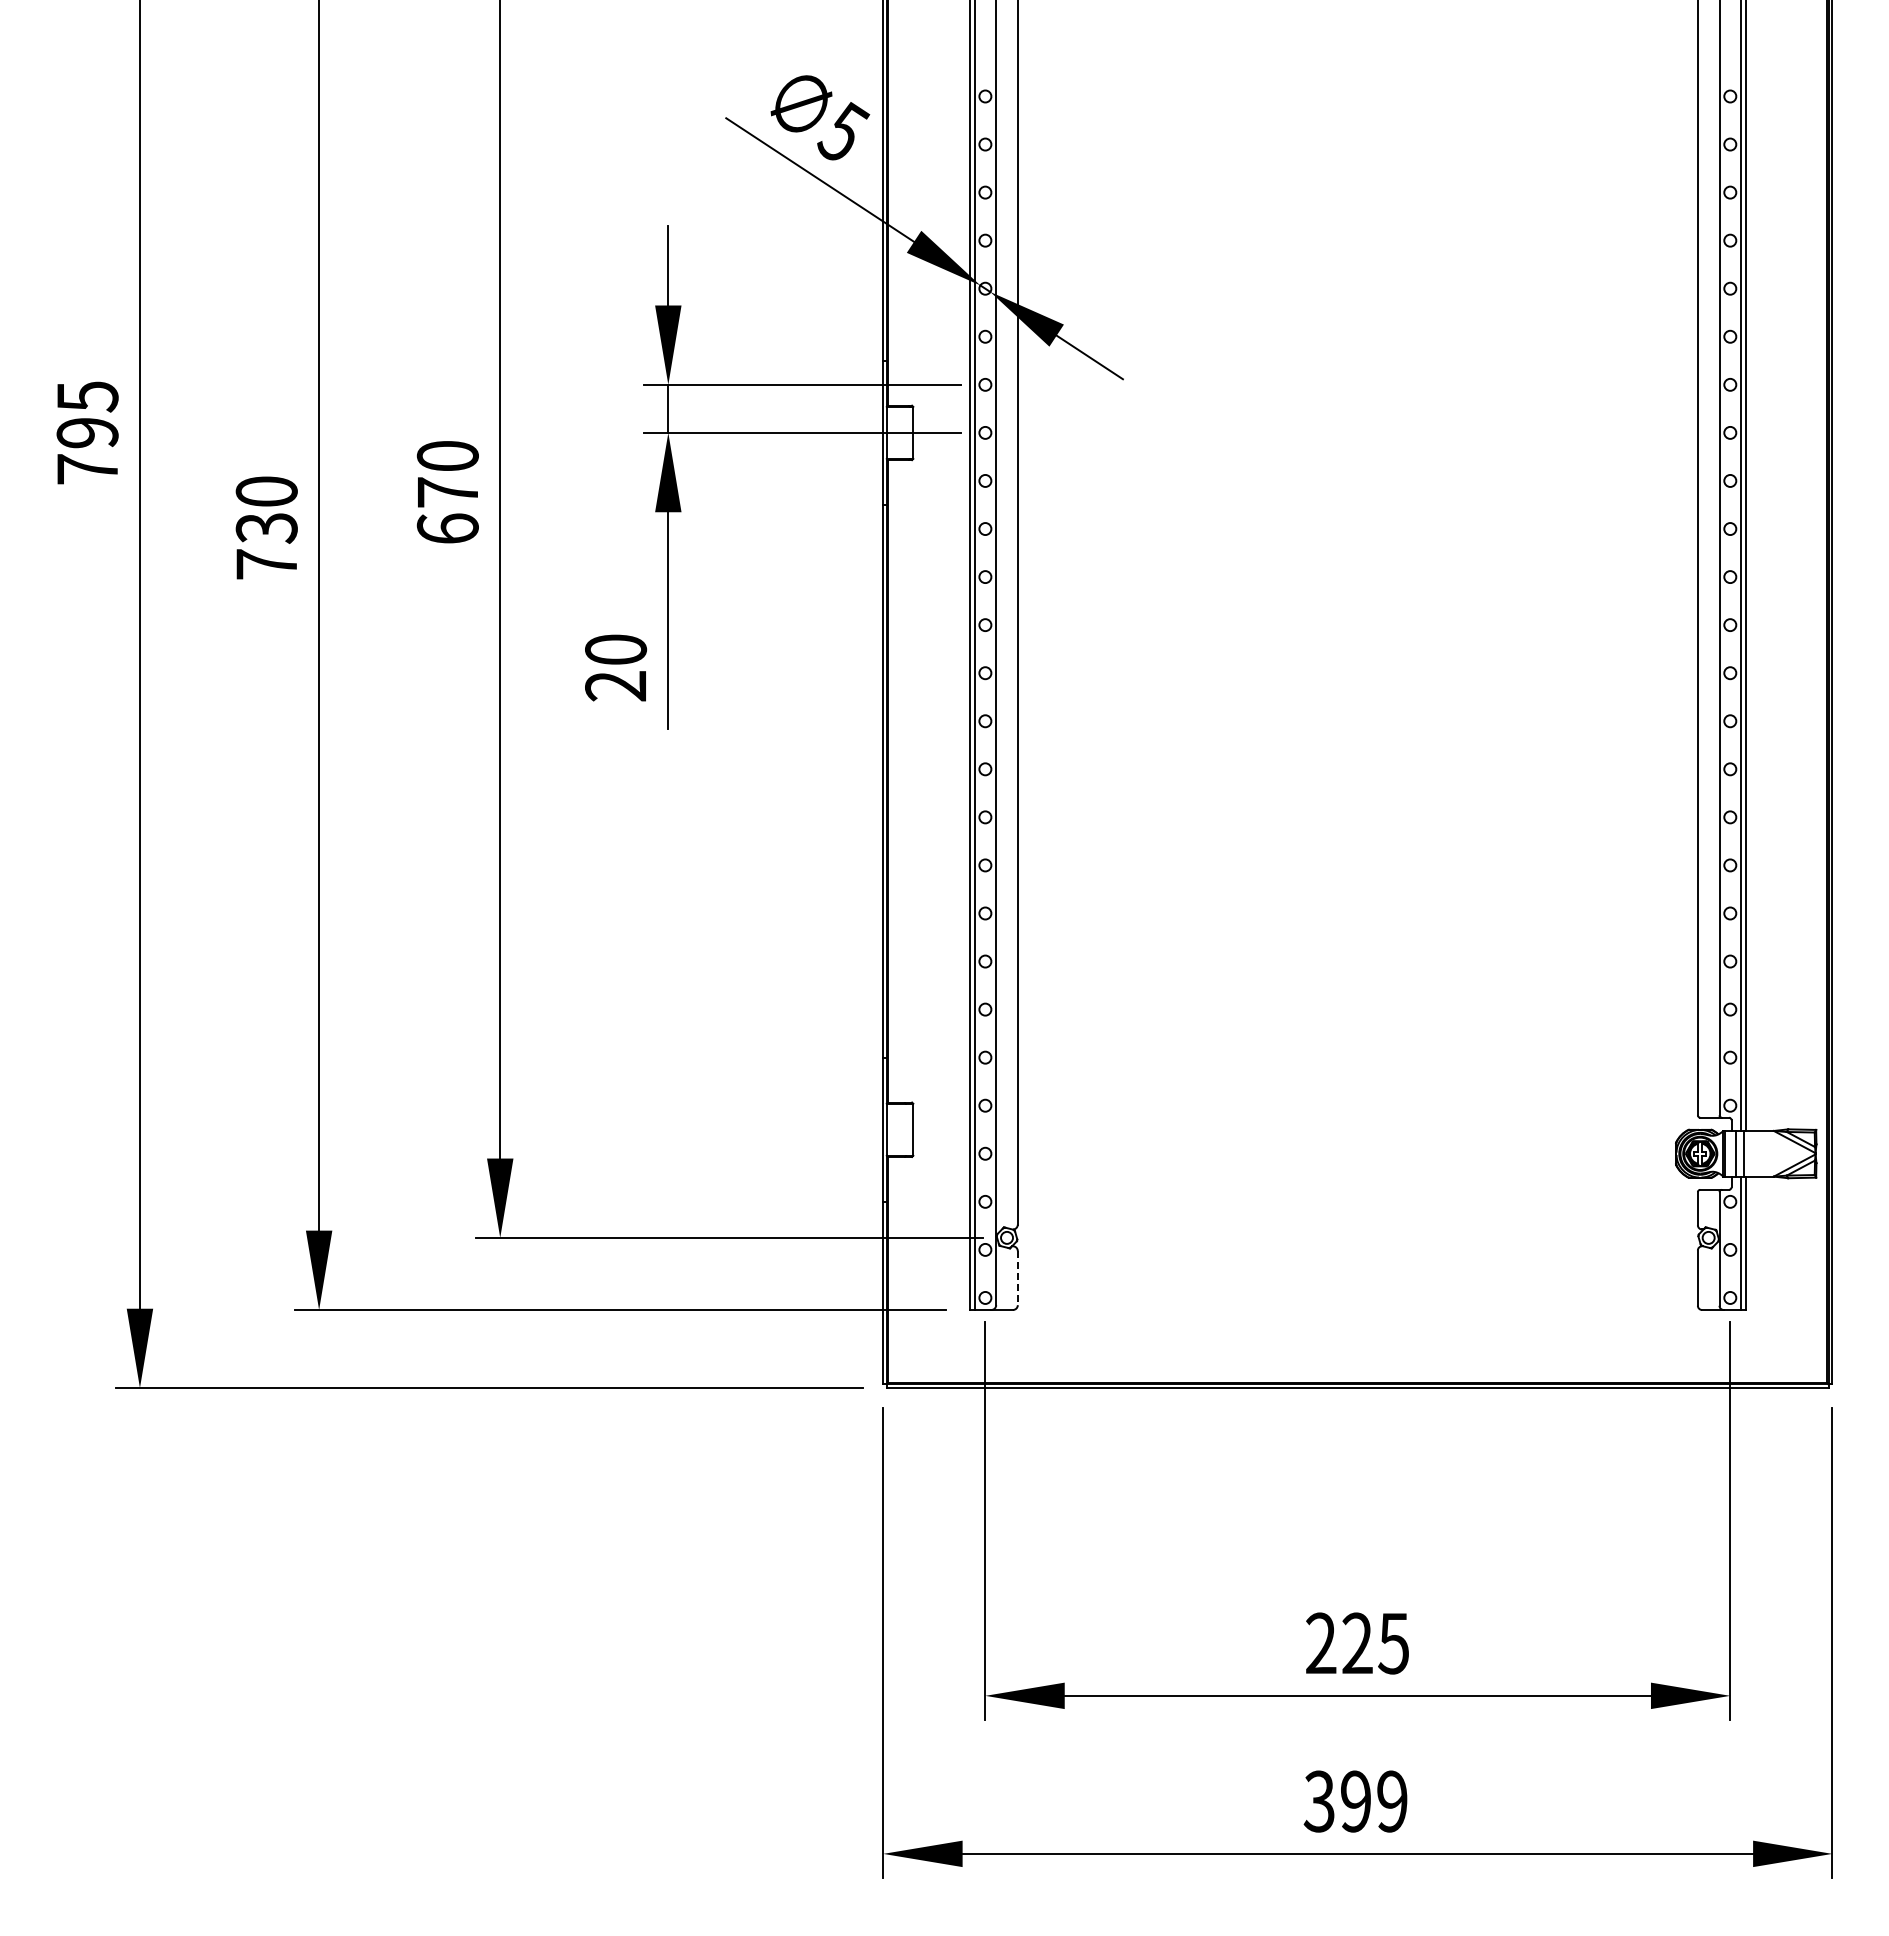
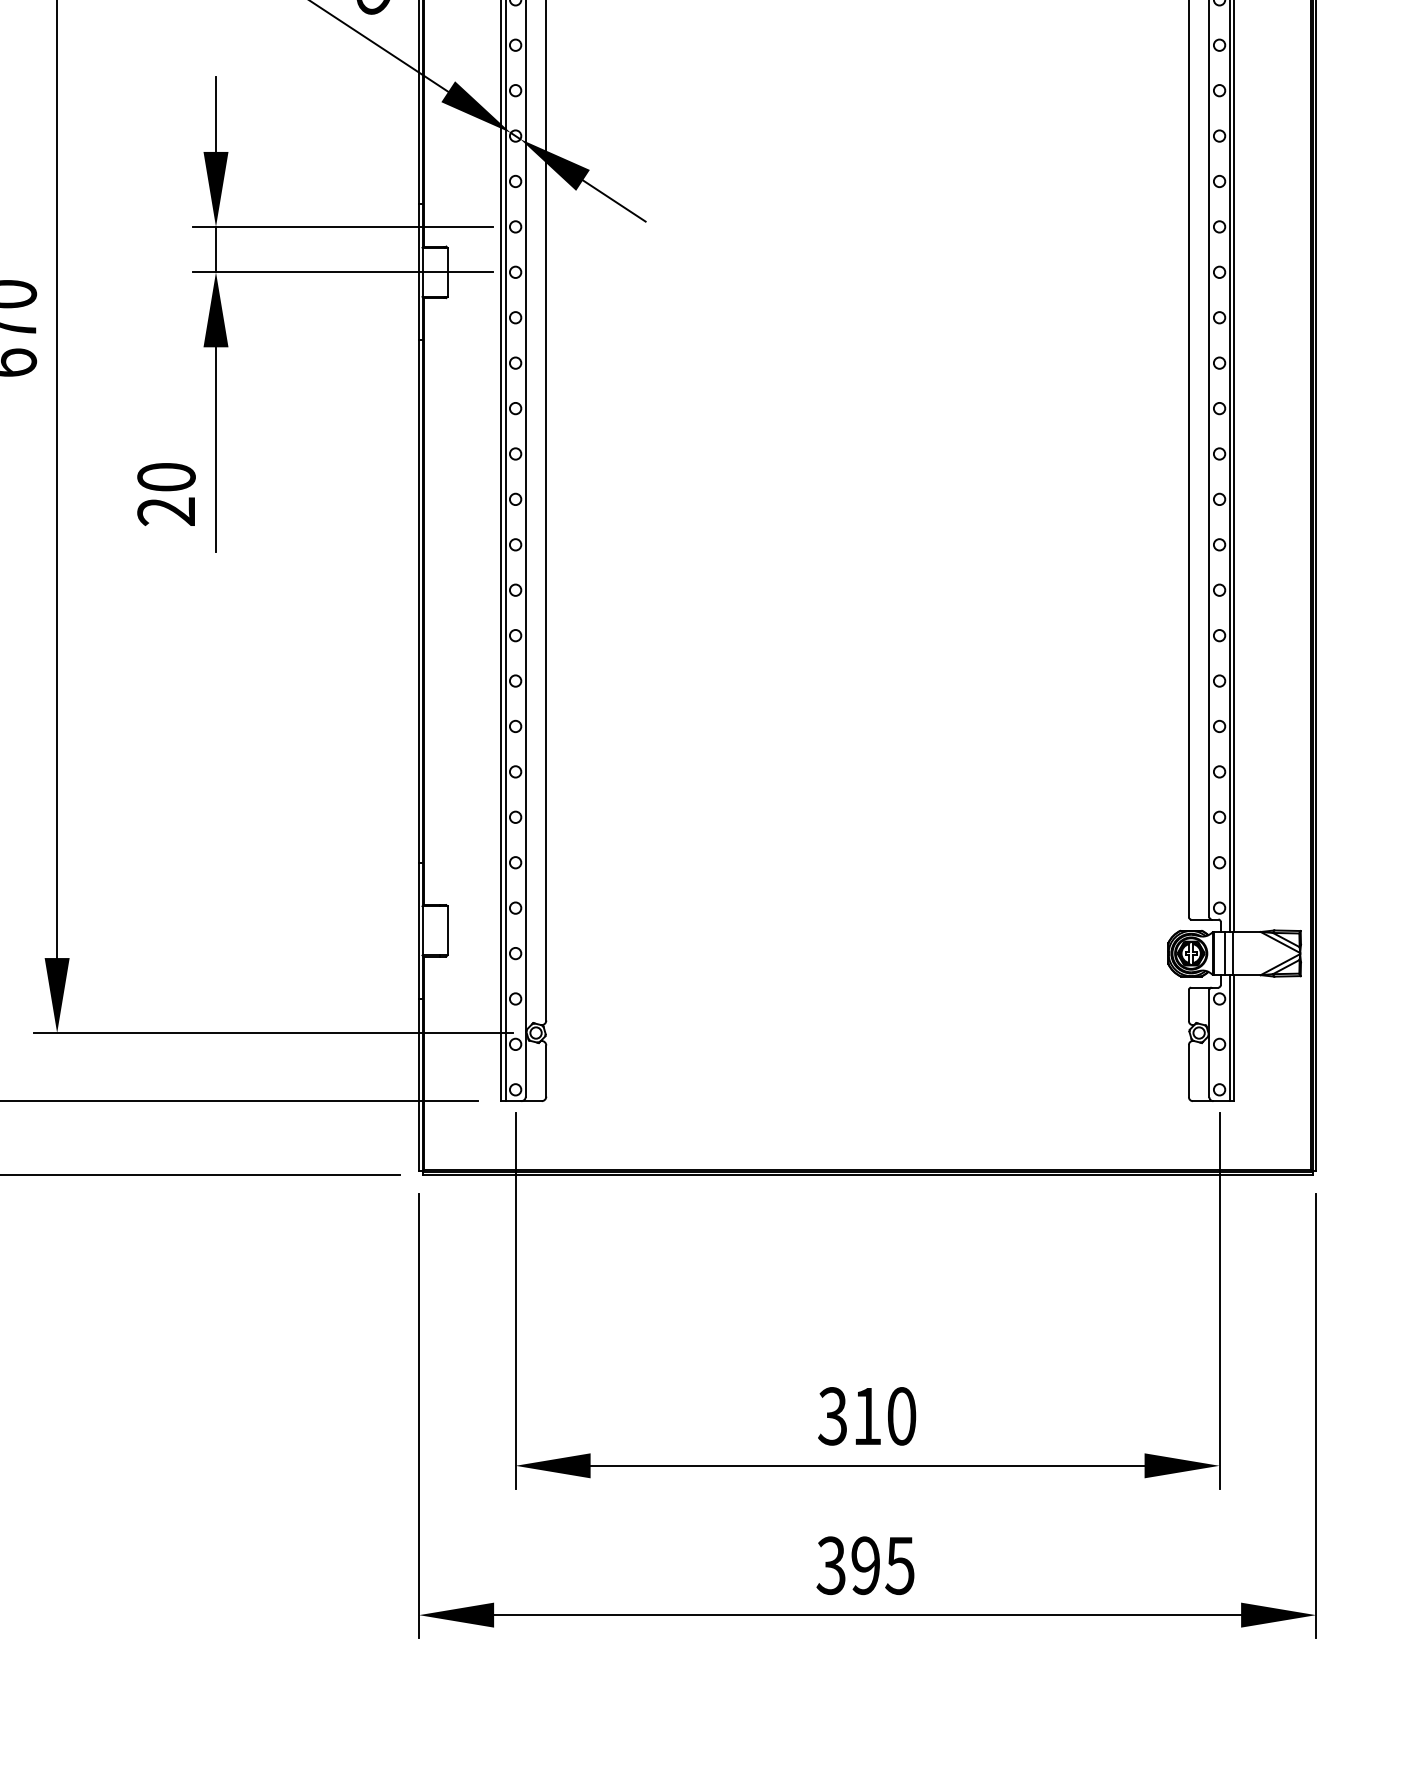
line: (1017, 1278) -> (545, 1071), dashed -> solid
text: (1357, 1643) -> (867, 1416), 225 -> 310
text: (1391, 1801) -> (899, 1565), 399 -> 395

